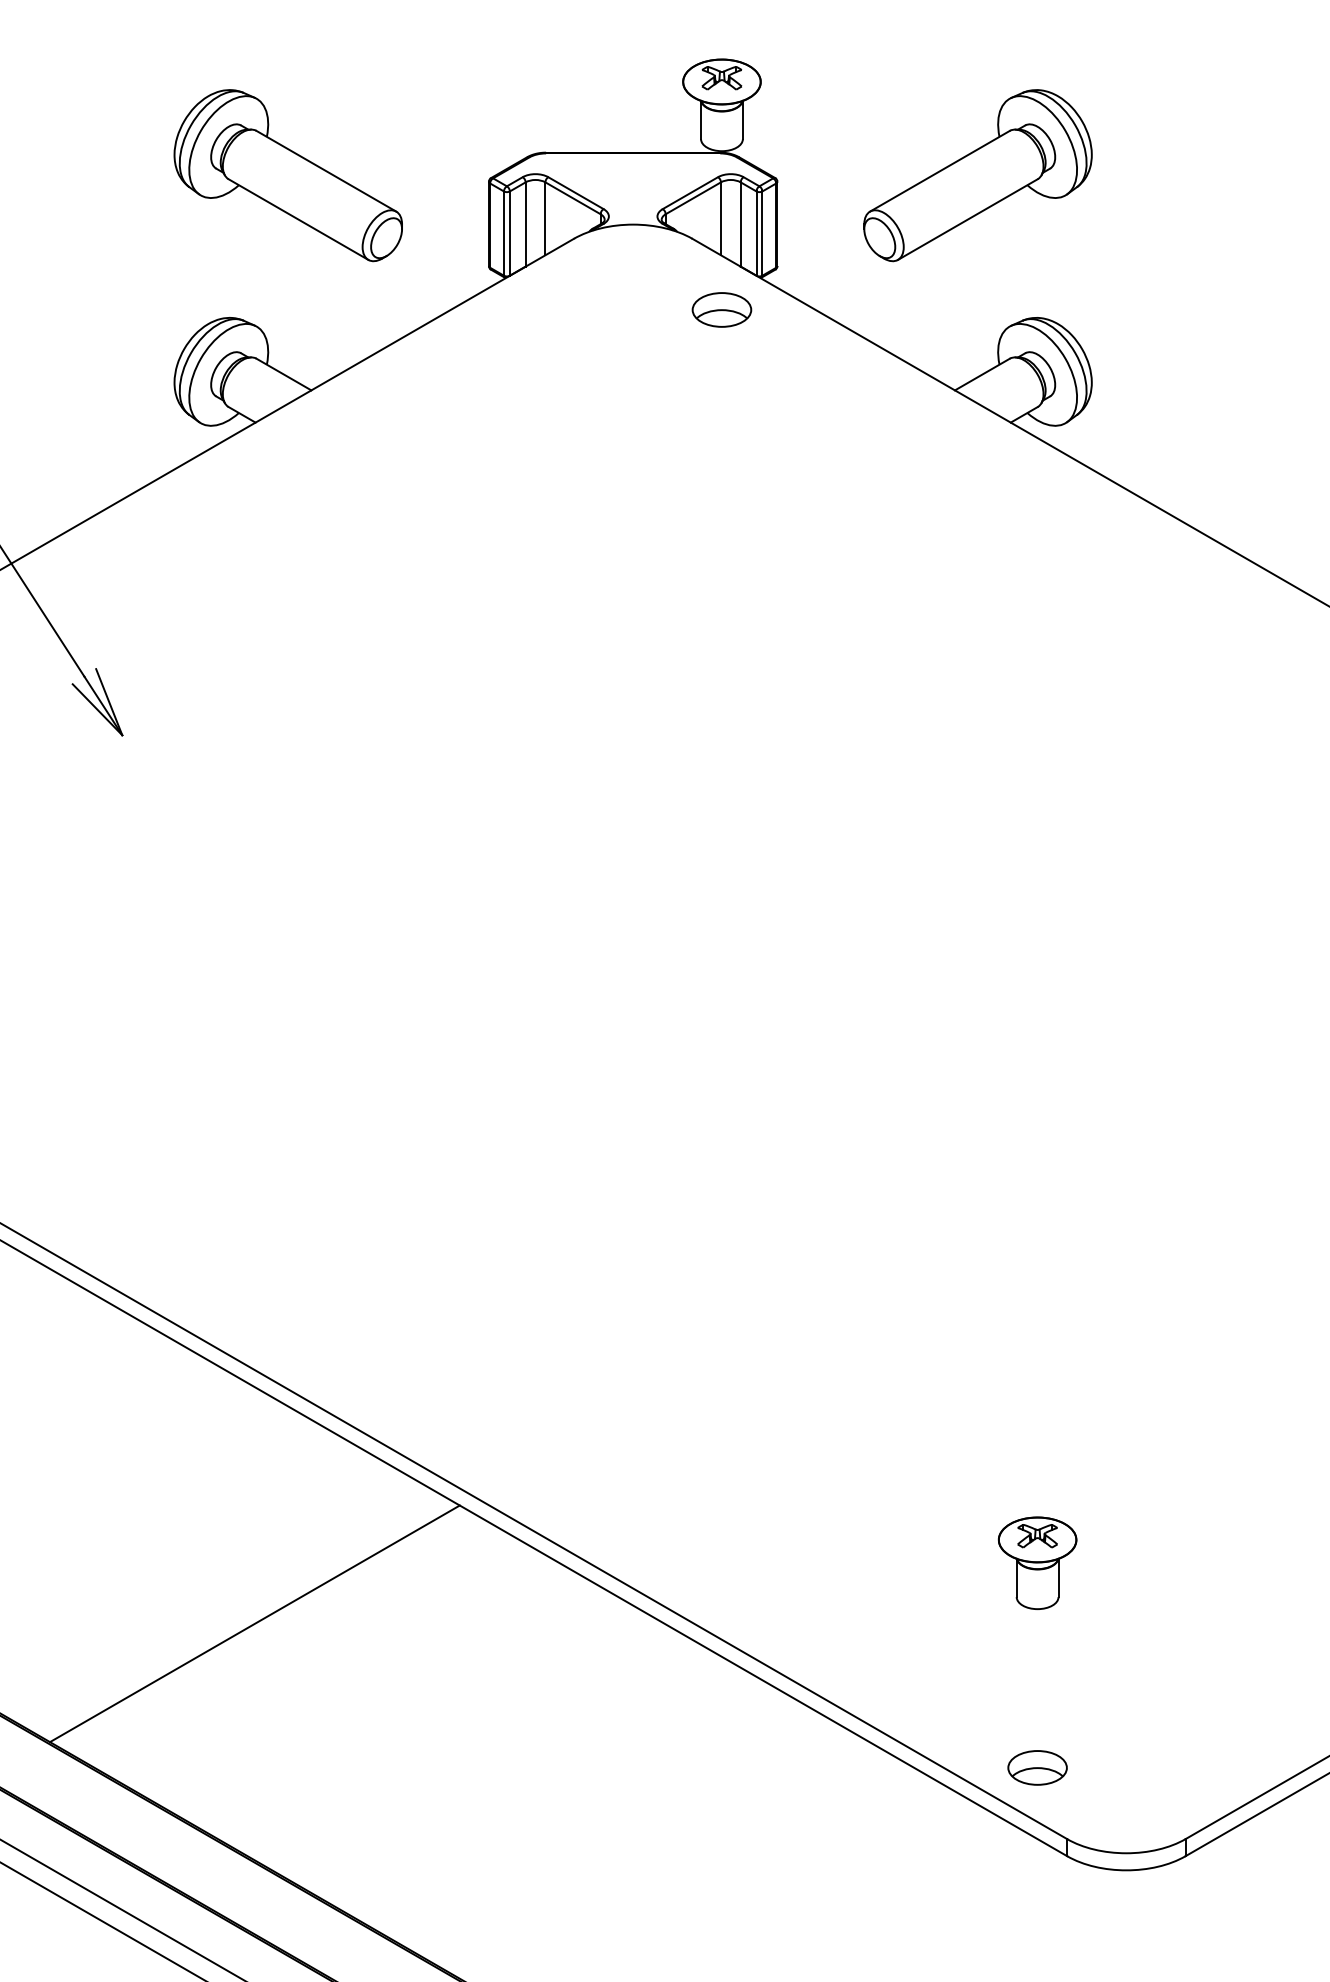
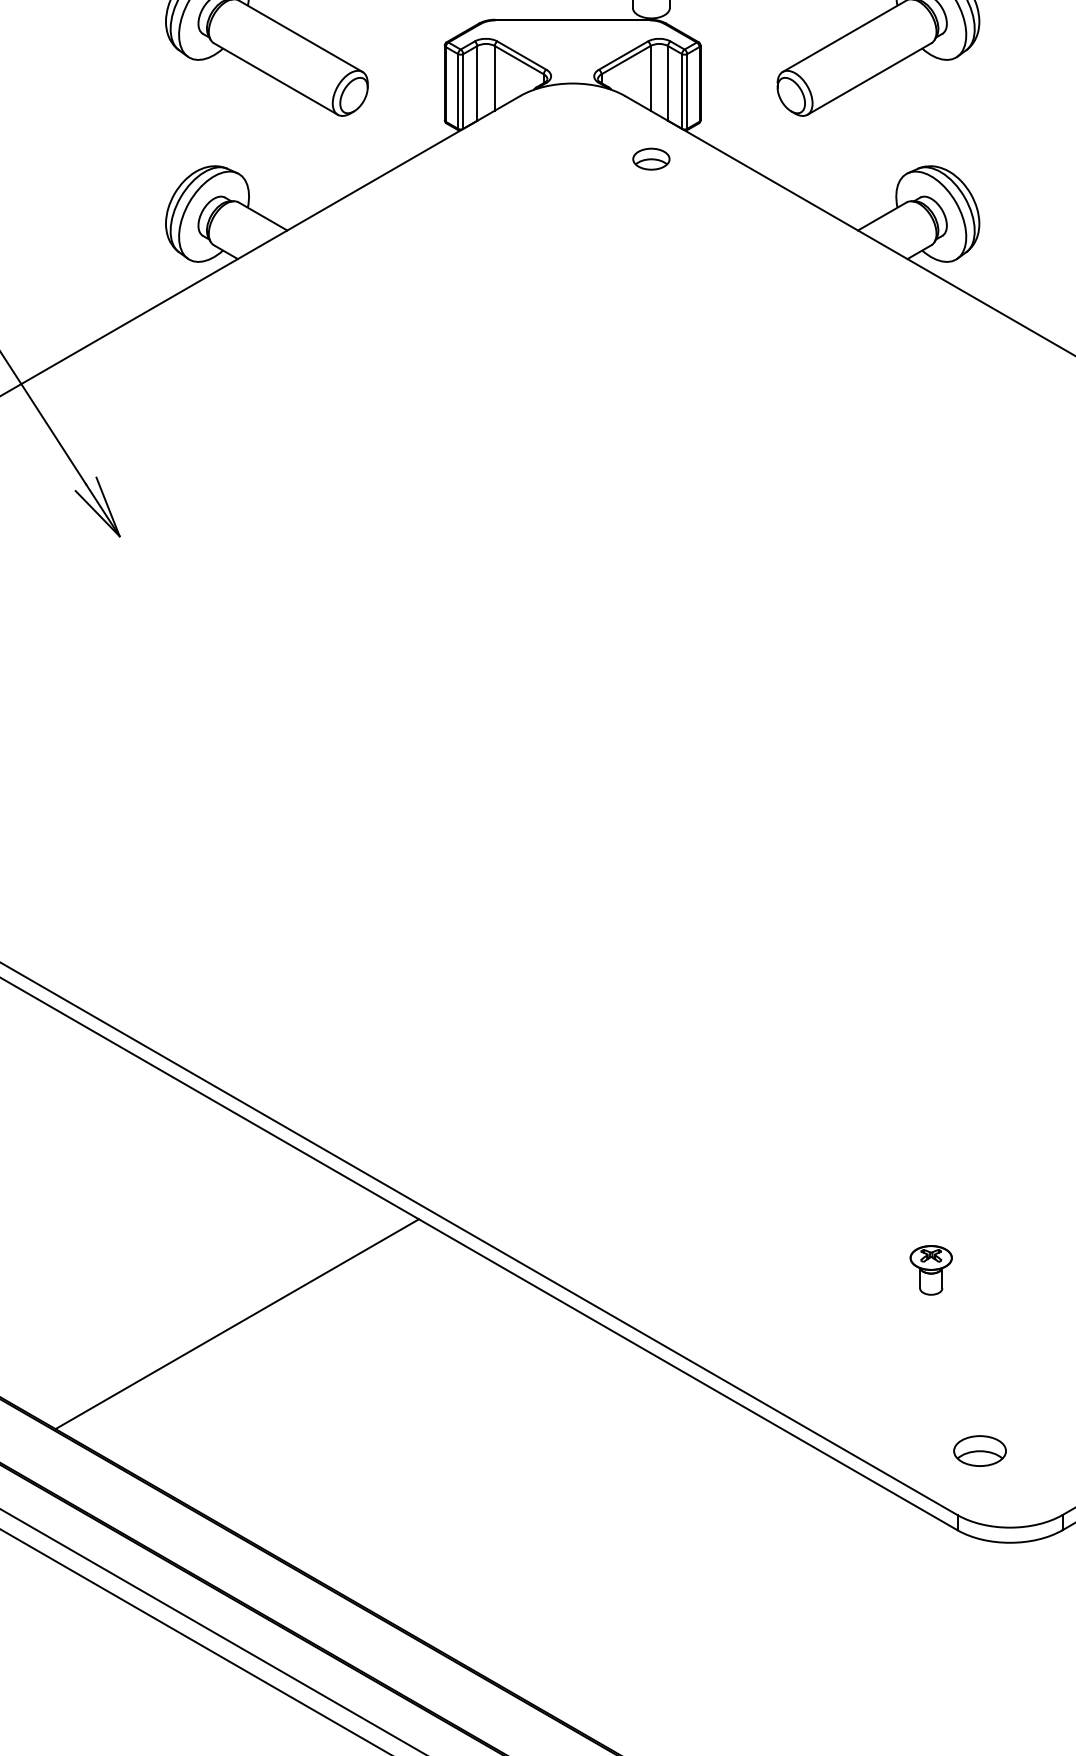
part: (721, 309) -> (650, 158), size x0.7
part: (1037, 1562) -> (931, 1269), size x0.6
part: (1037, 1767) -> (979, 1450), moved

